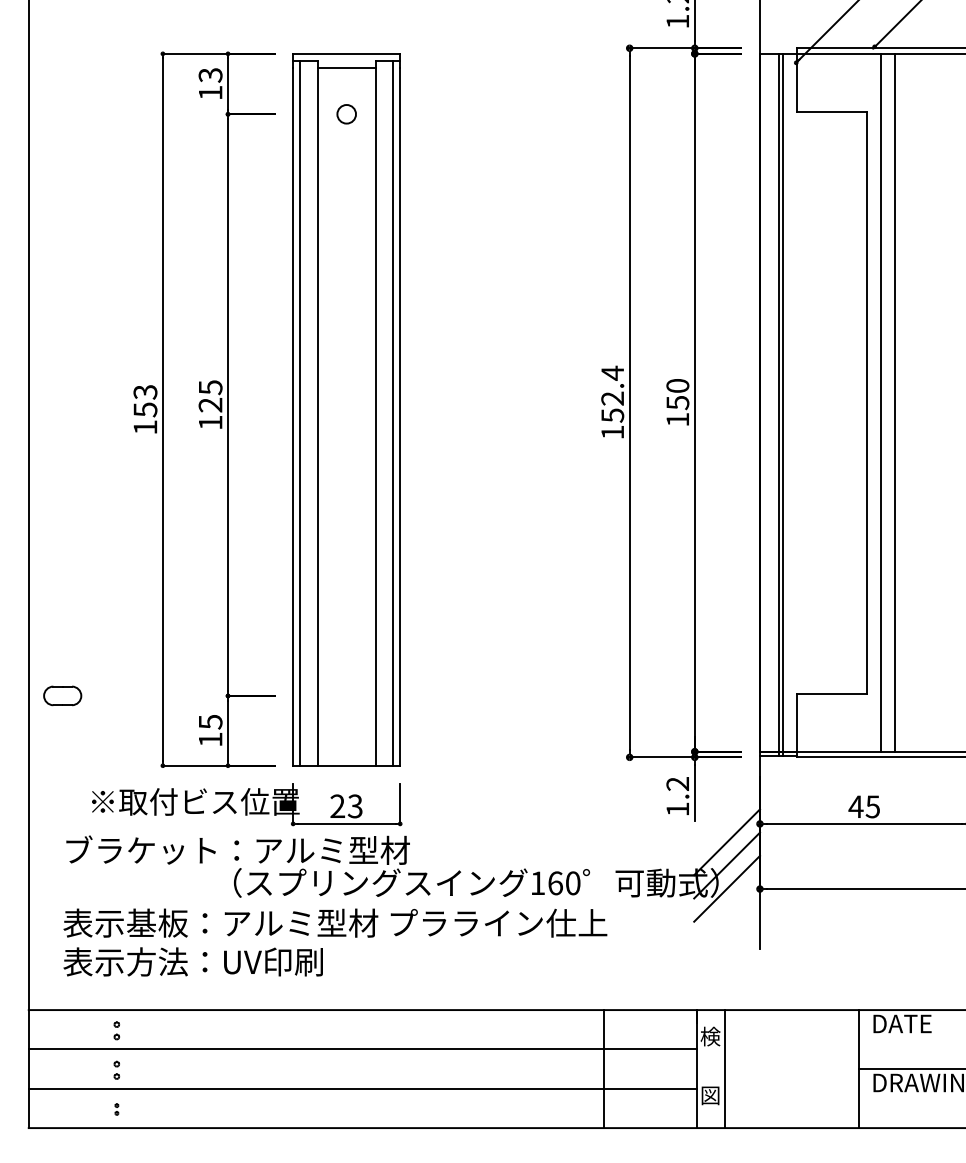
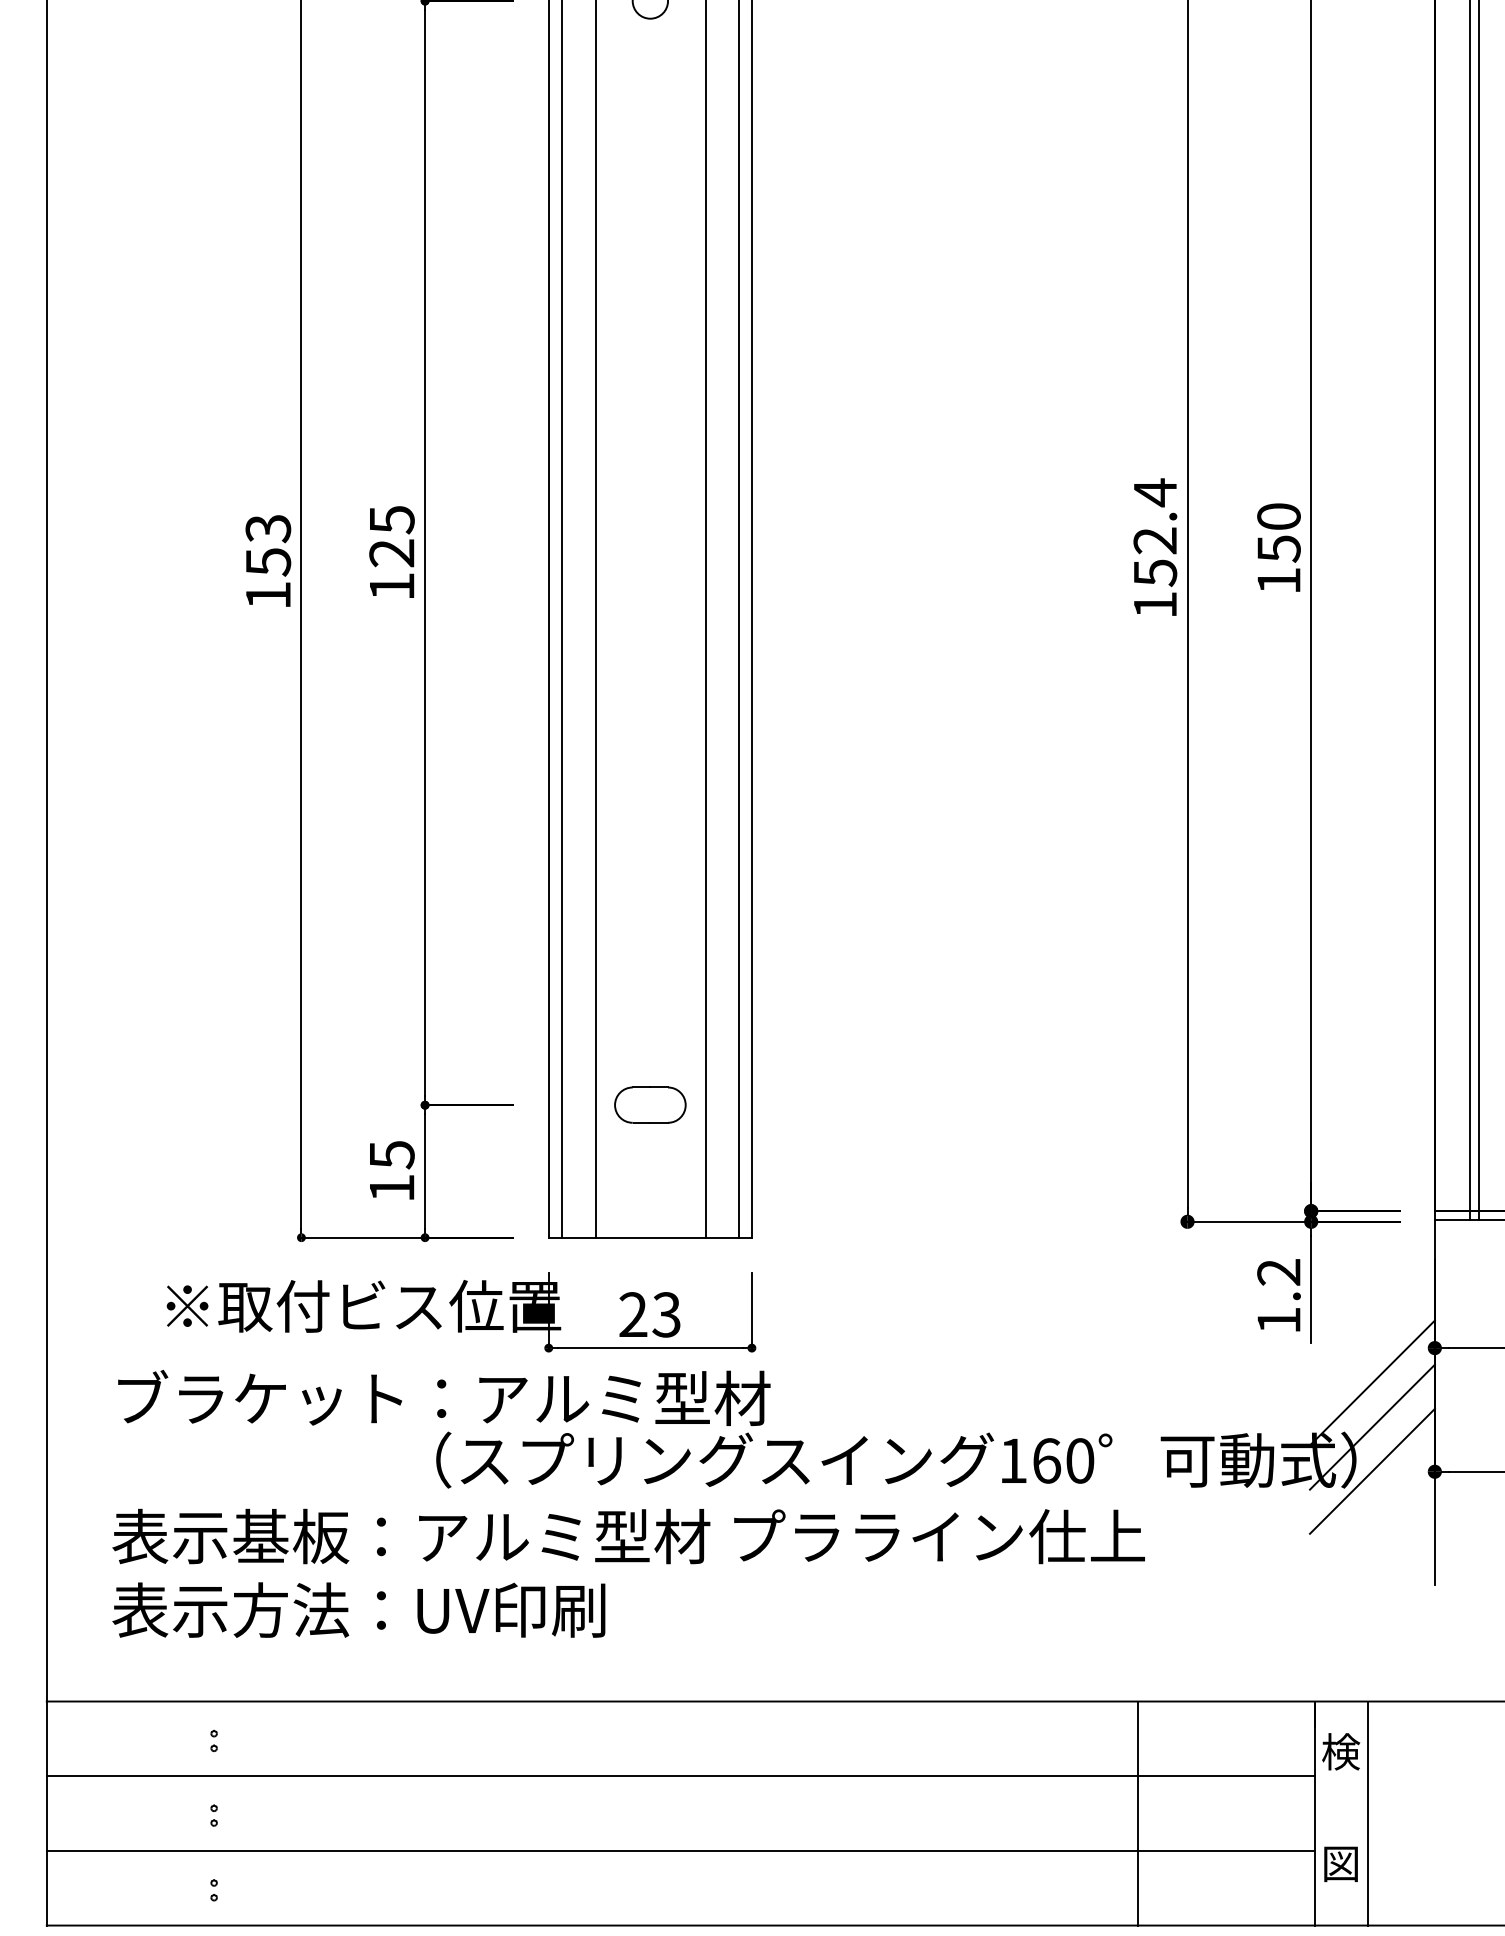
part: (62, 695) -> (649, 1104), moved
part: (116, 1030) -> (213, 1740), size x0.62
part: (116, 1069) -> (213, 1814), size x0.62

